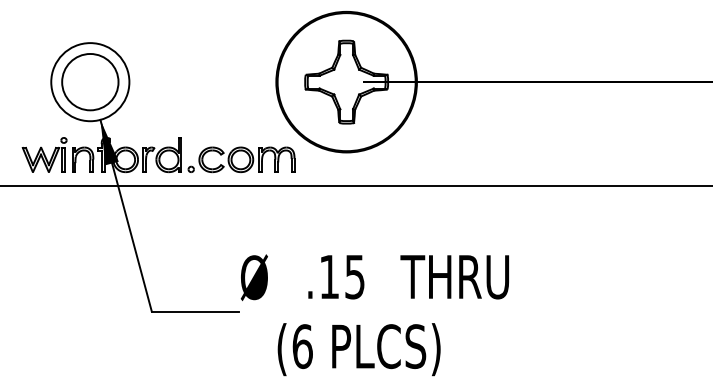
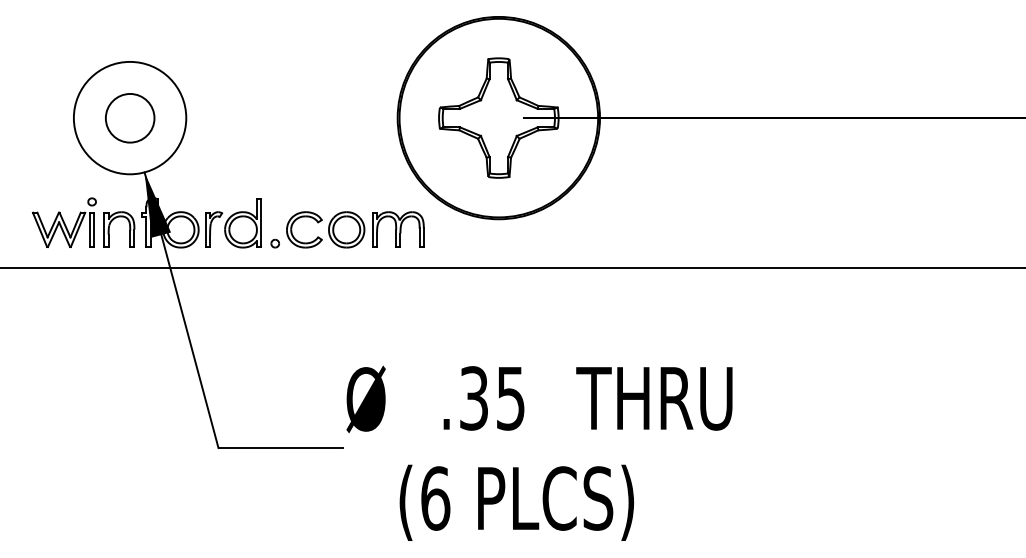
circle: (90, 82) -> (130, 118), size x0.6
text: (329, 276) -> (474, 397), .15 -> .35

